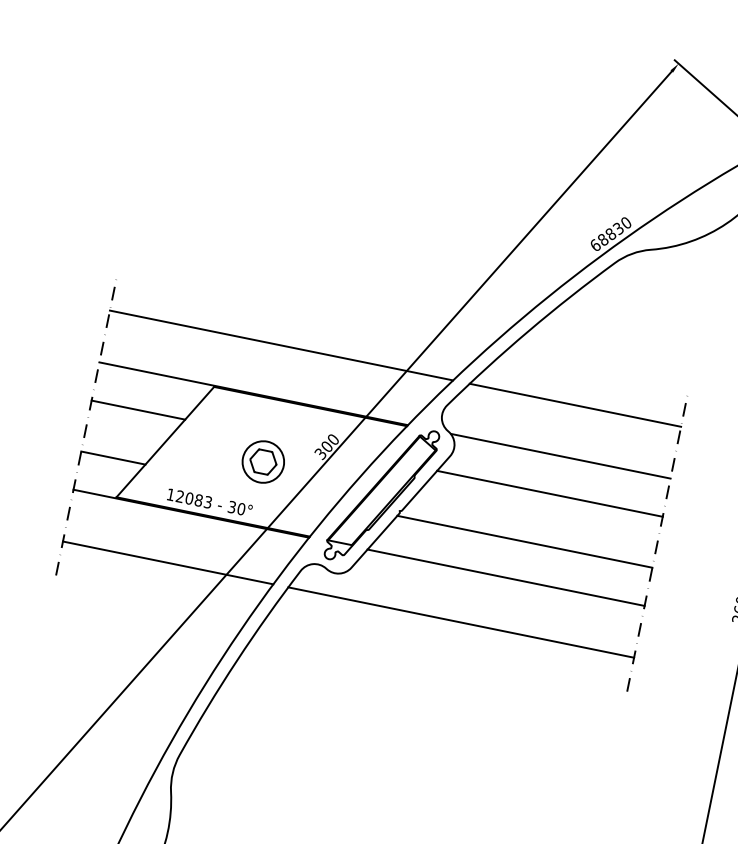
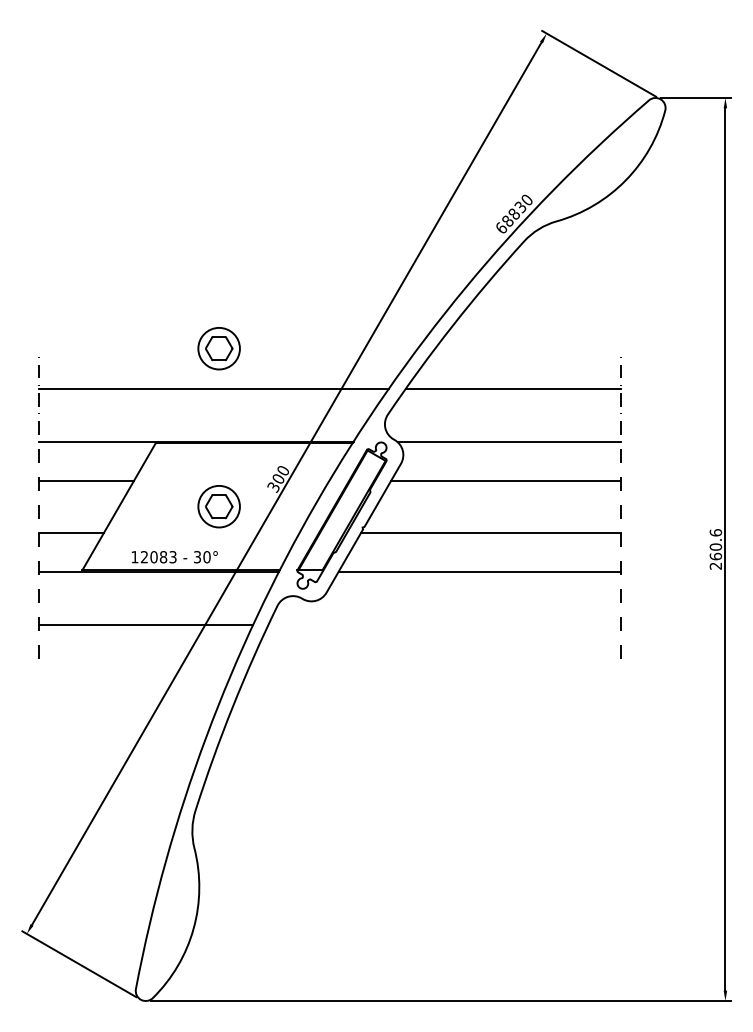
part: (294, 306) -> (218, 348), added
line: (460, 622) -> (444, 624), removed

